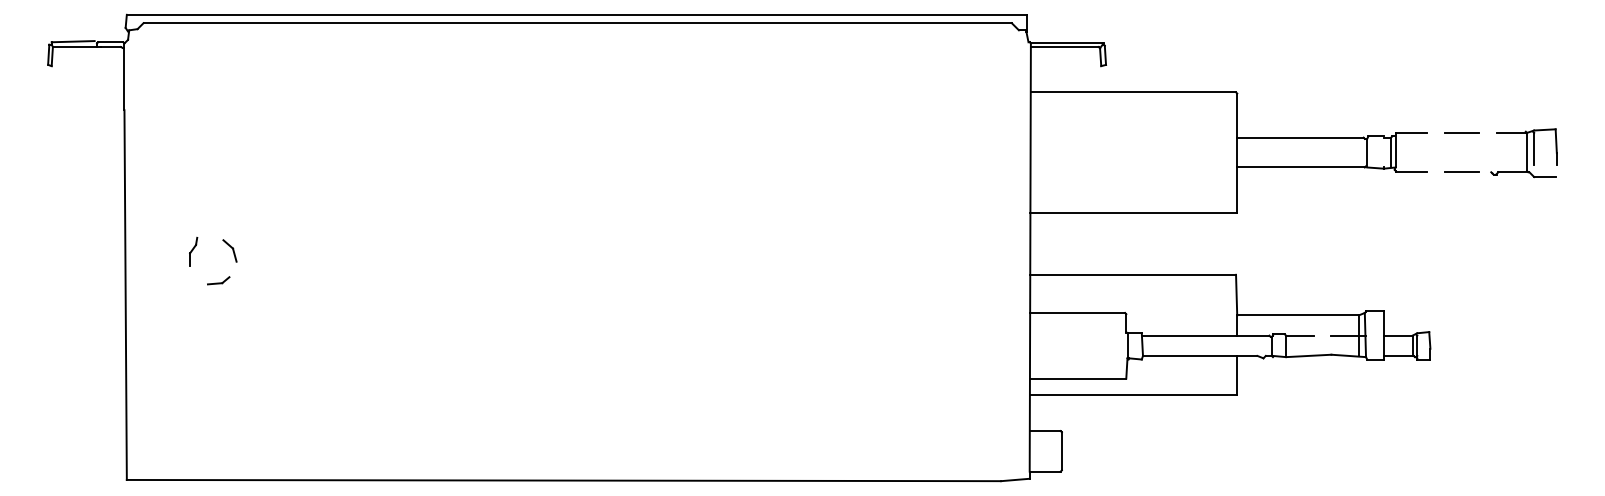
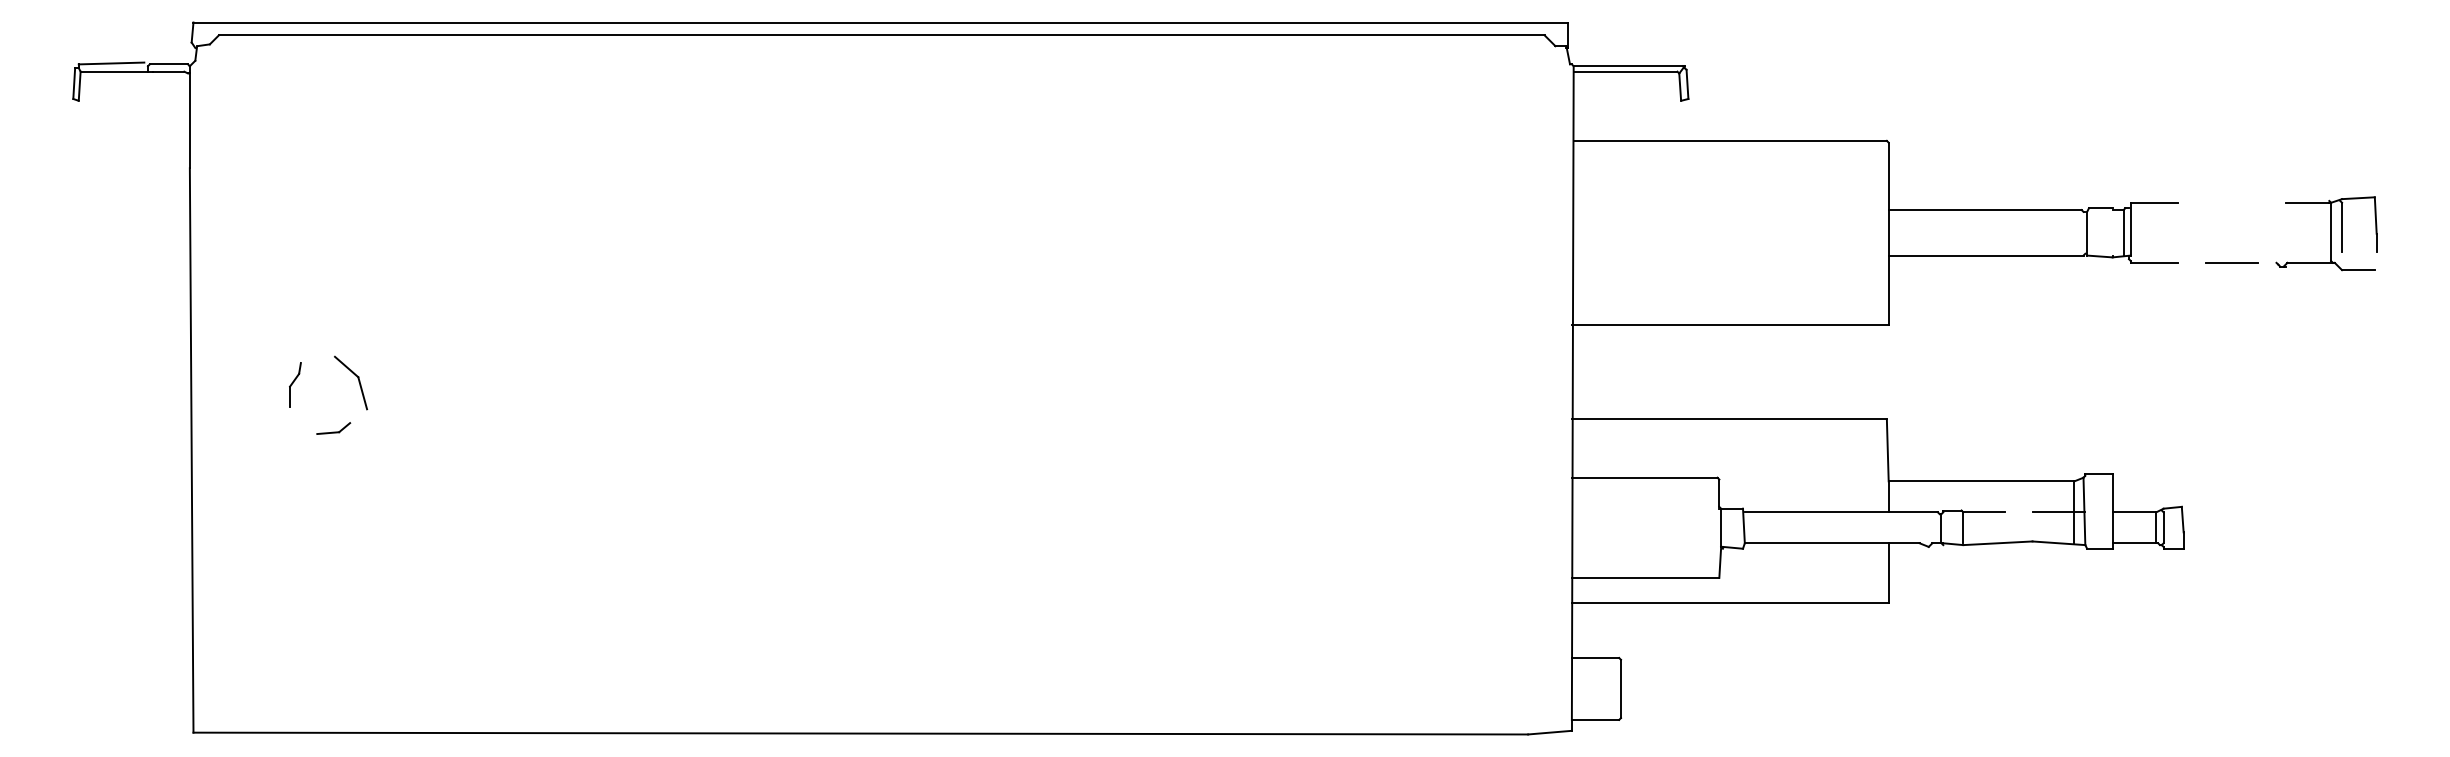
line: (1461, 132) -> (2231, 202), removed
part: (229, 250) -> (350, 382), size x1.6

